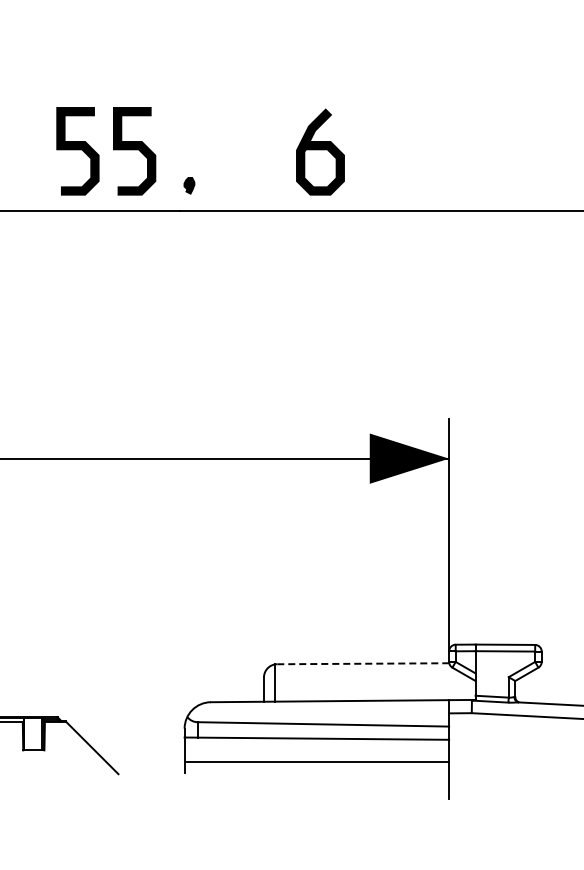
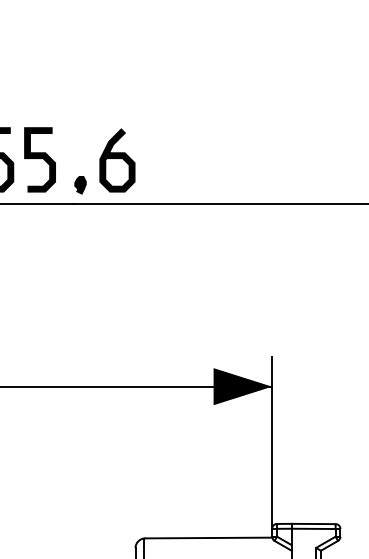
curve: (320, 150) -> (117, 159), moved
part: (189, 185) -> (80, 185), size x1.43
line: (362, 663) -> (208, 537), dashed -> solid

